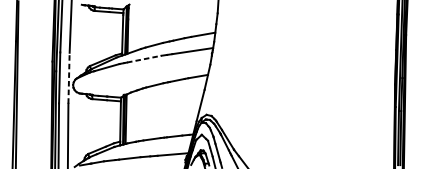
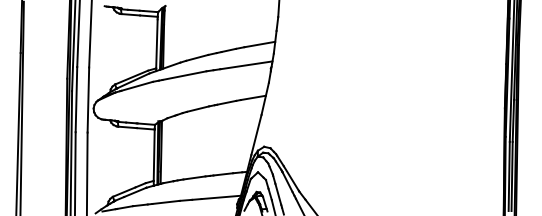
line: (145, 59) -> (185, 75), dashed -> solid
line: (69, 78) -> (88, 100), dashed -> solid

